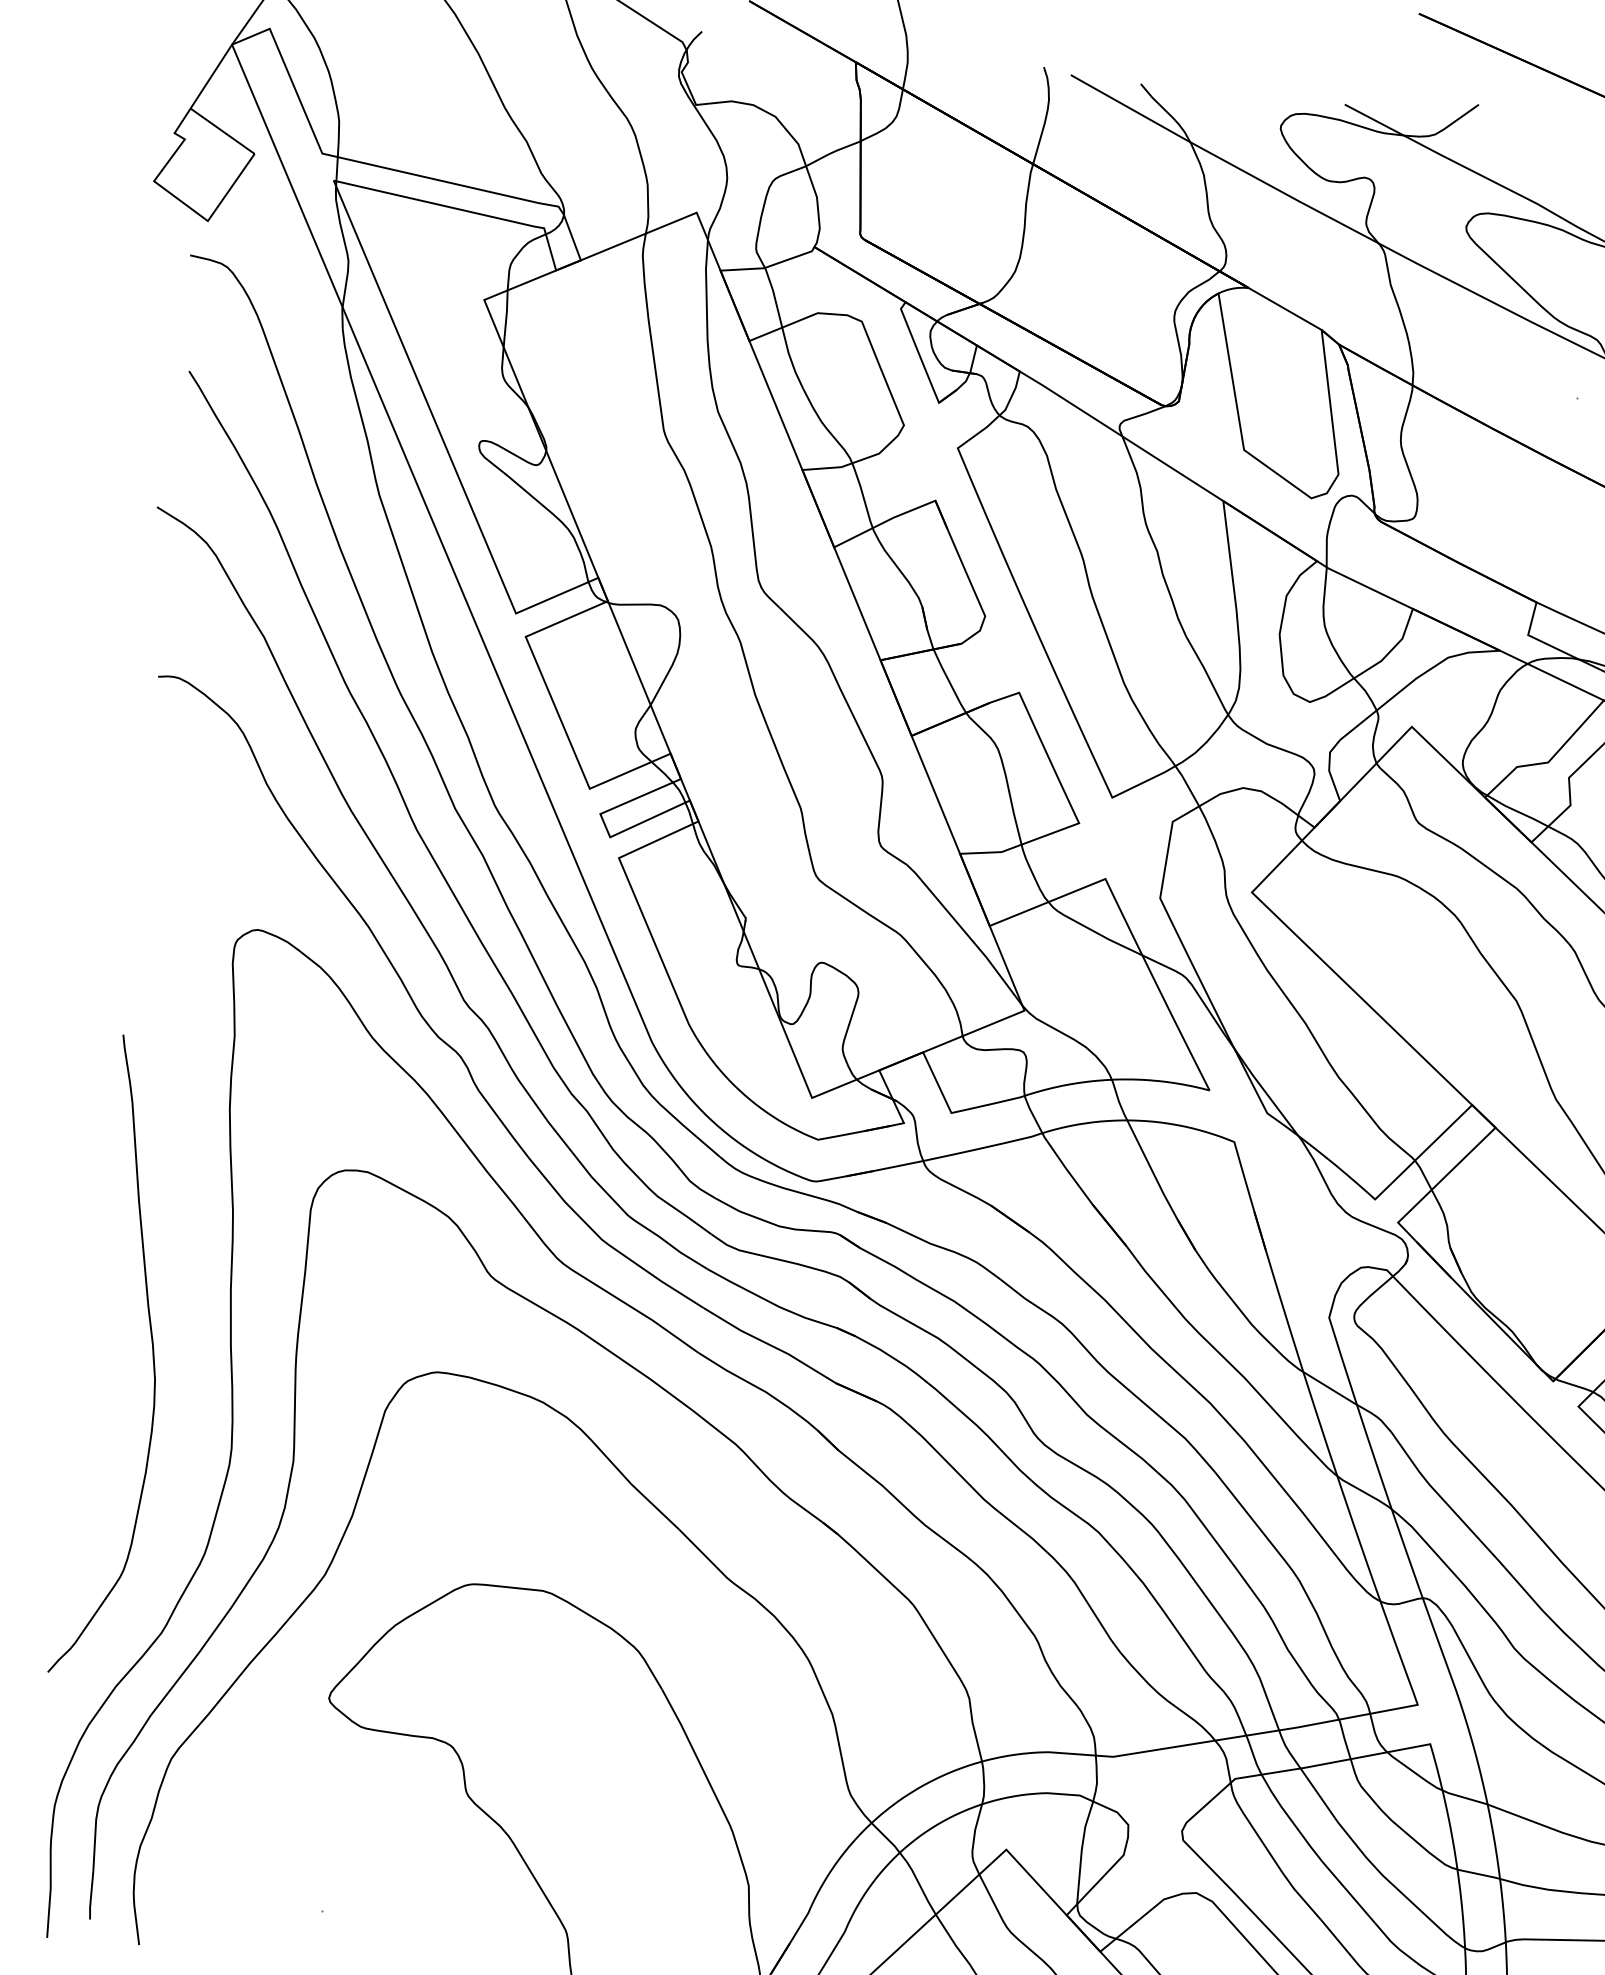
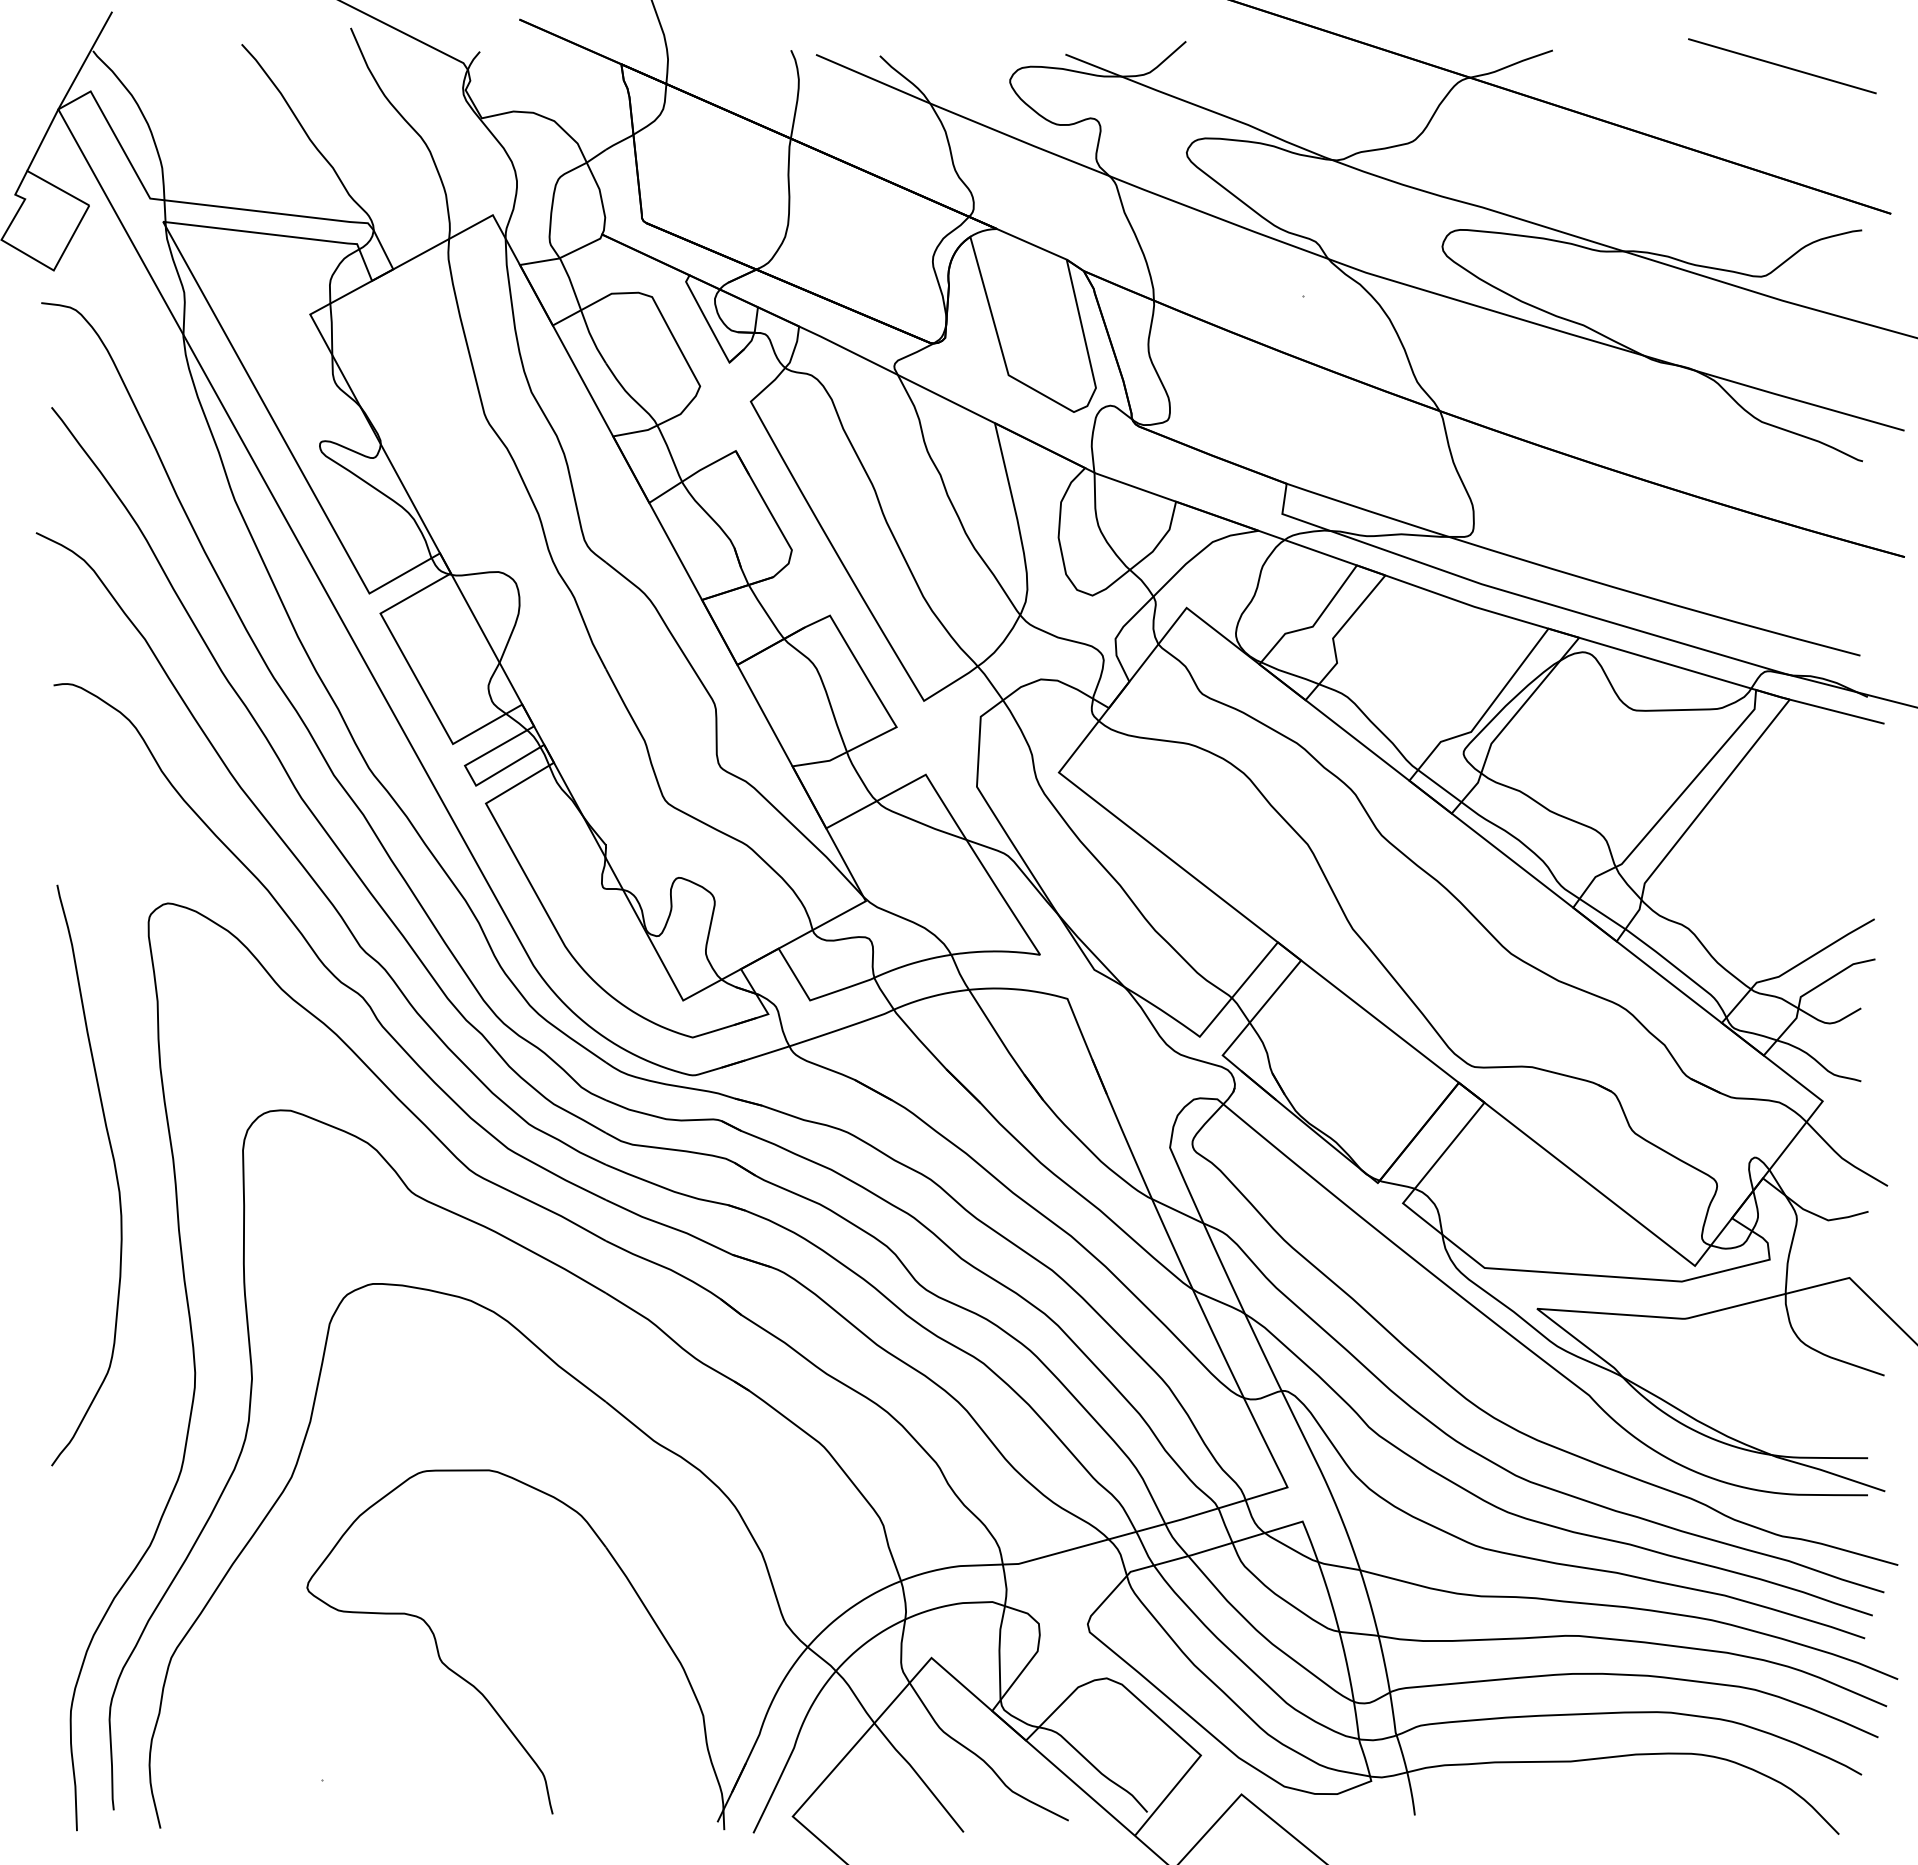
curve: (152, 1355) -> (114, 1170), moved

